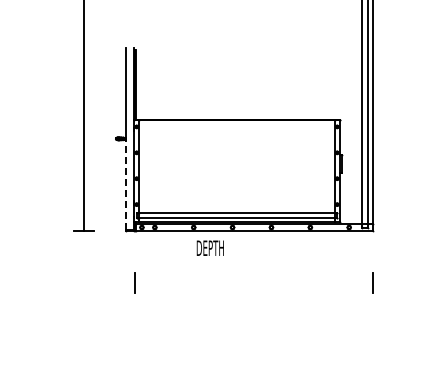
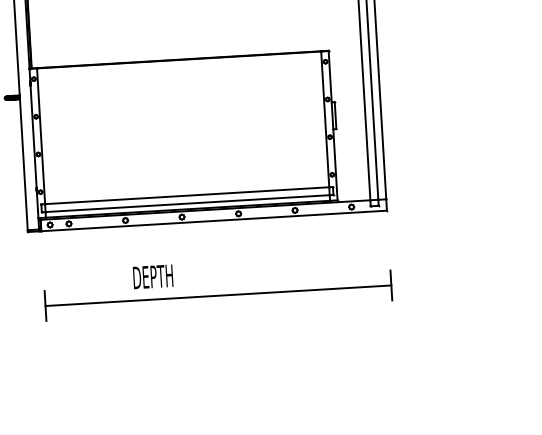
line: (126, 184) -> (23, 163), dashed -> solid
text: (209, 247) -> (151, 275), moved
line: (254, 282) -> (218, 295), added

